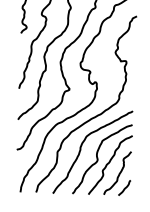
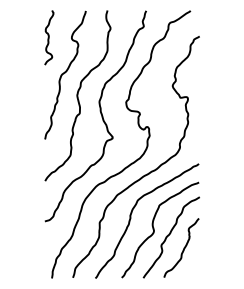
curve: (124, 188) -> (191, 267), removed

